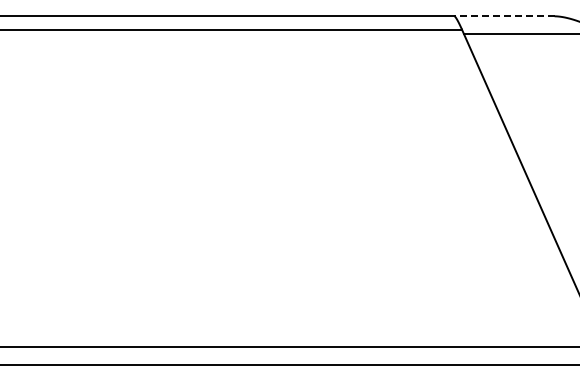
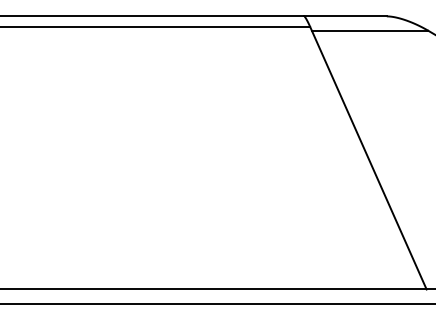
line: (504, 16) -> (345, 16), dashed -> solid

